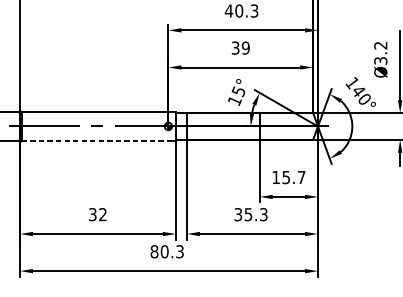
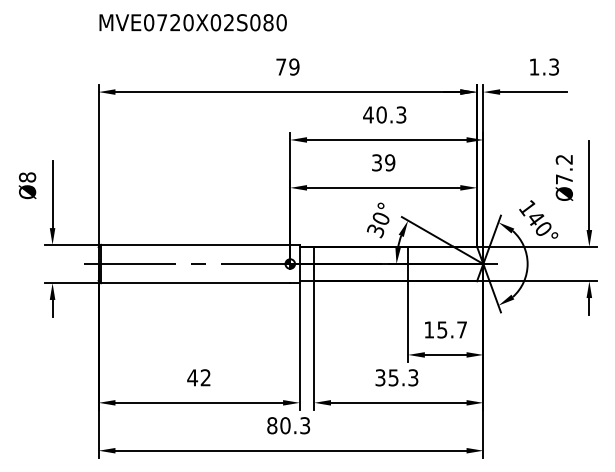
text: (380, 61) -> (563, 179), Ø3.2 -> Ø7.2
text: (236, 96) -> (377, 225), 15° -> 30°
line: (95, 141) -> (195, 283), dashed -> solid
text: (92, 214) -> (192, 377), 32 -> 42

